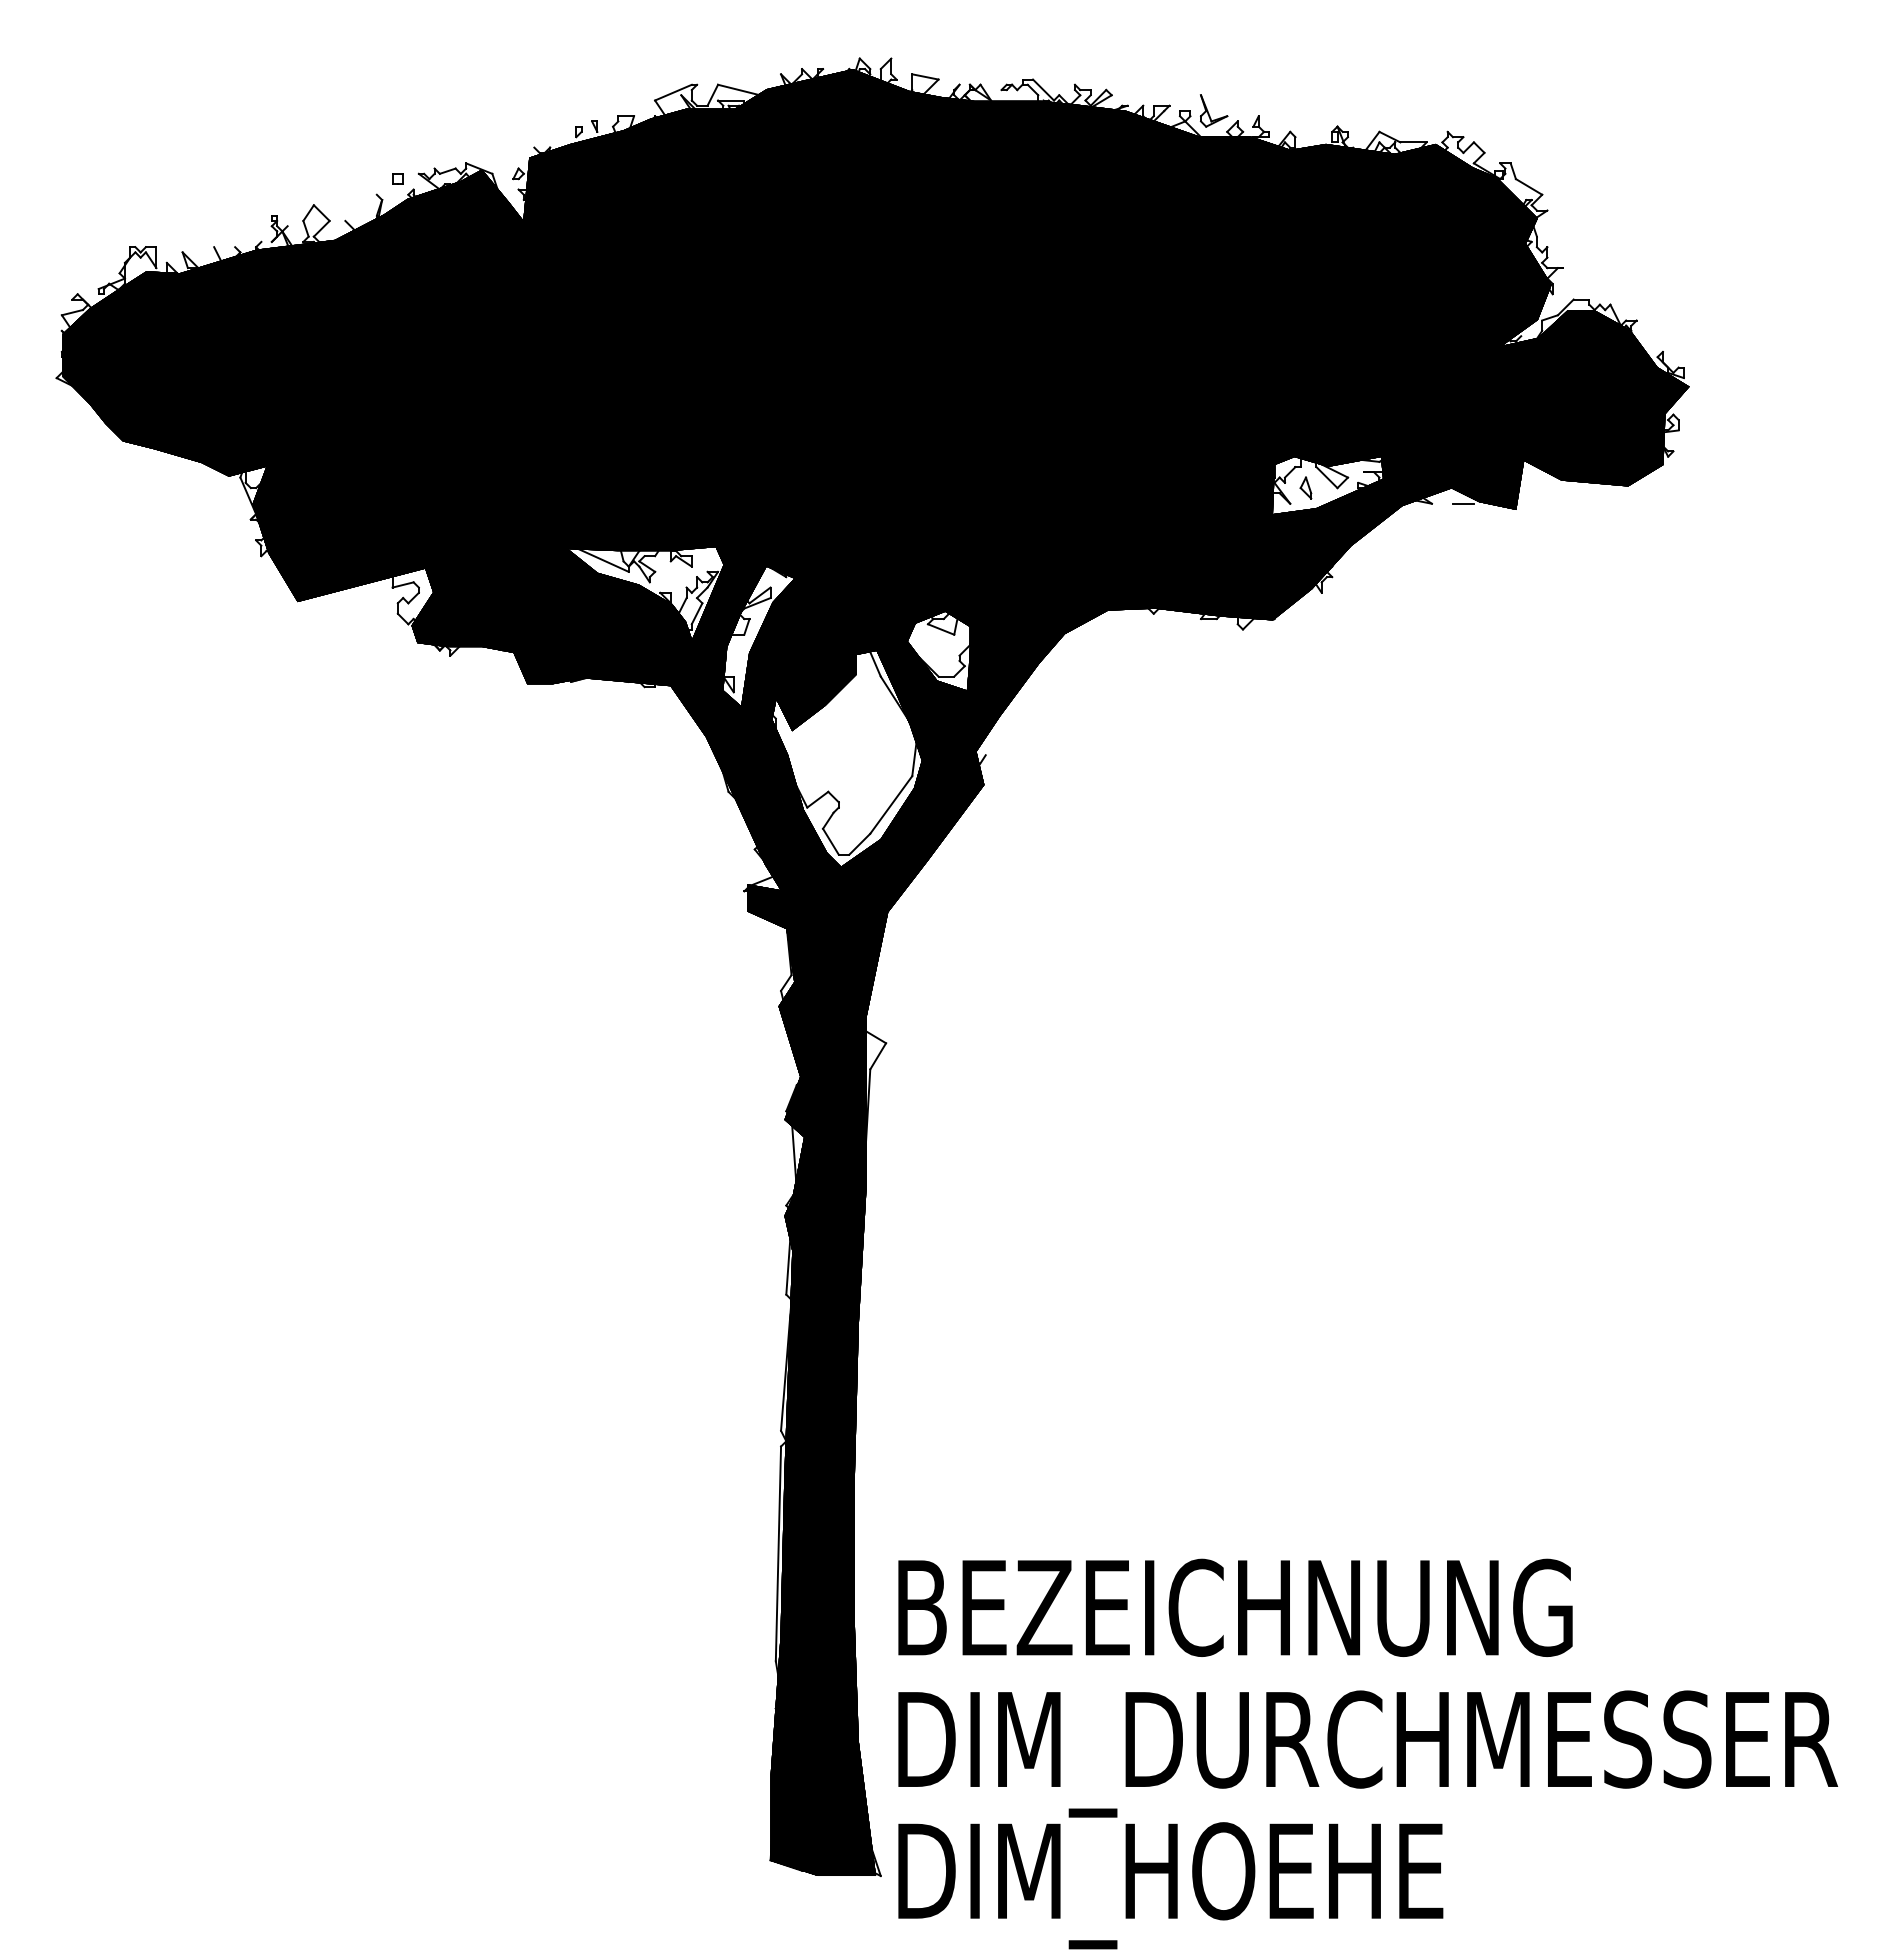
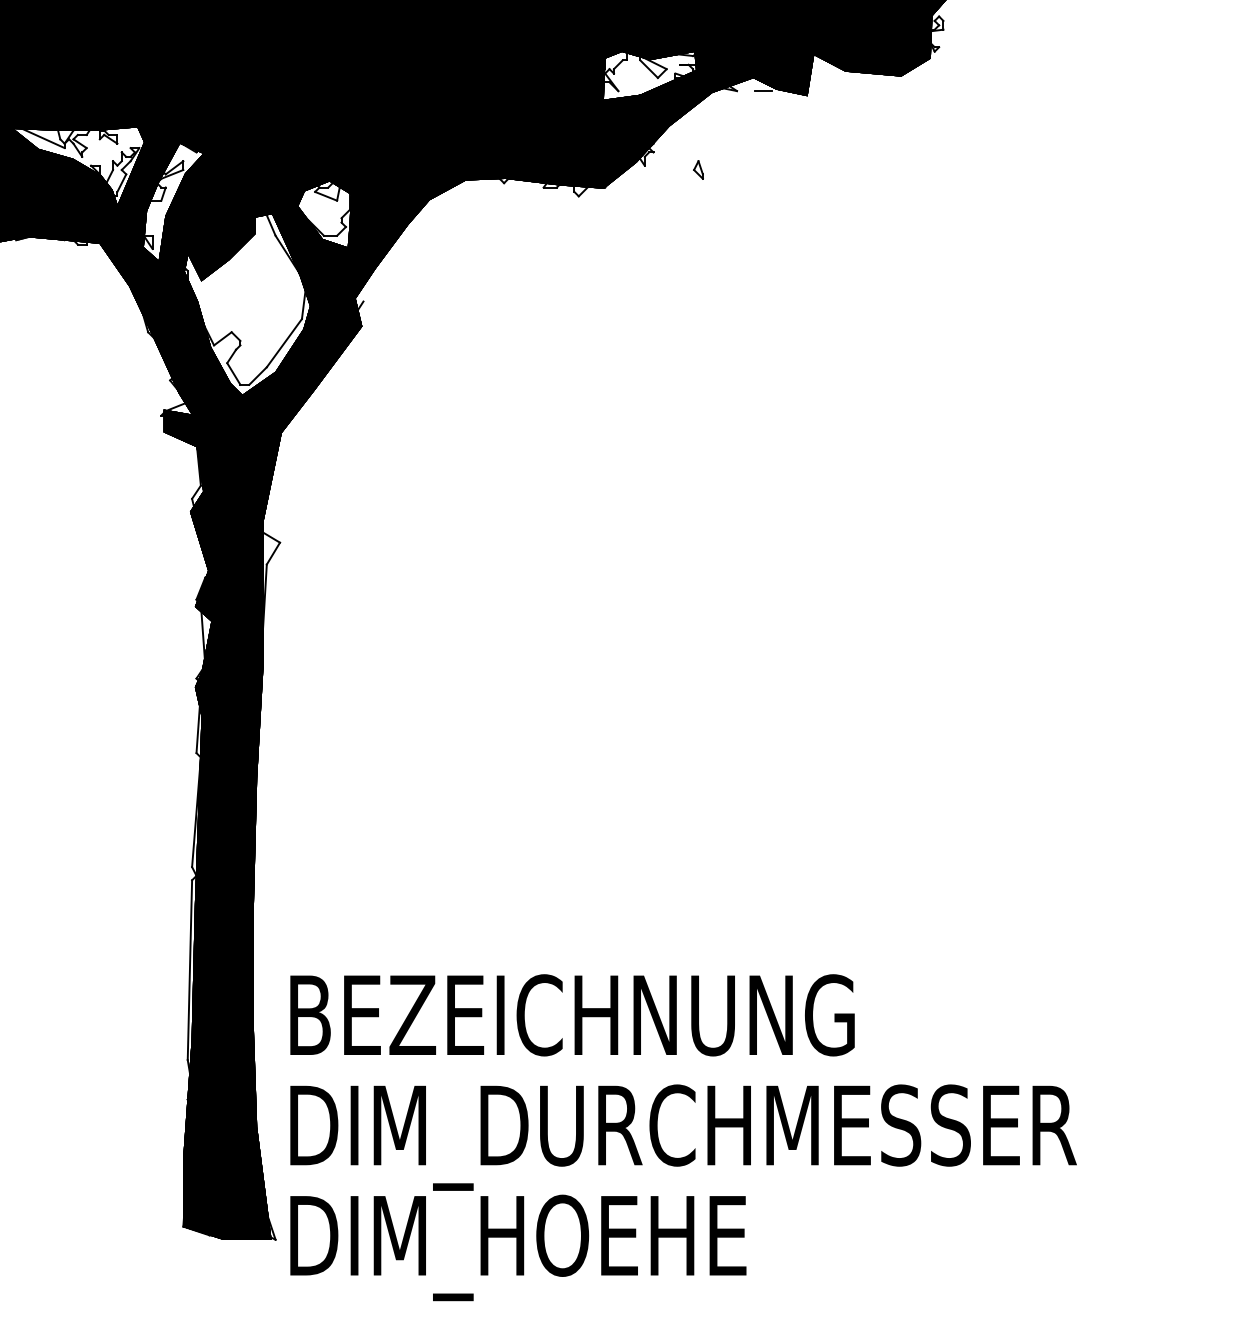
part: (1305, 487) -> (698, 169), moved

